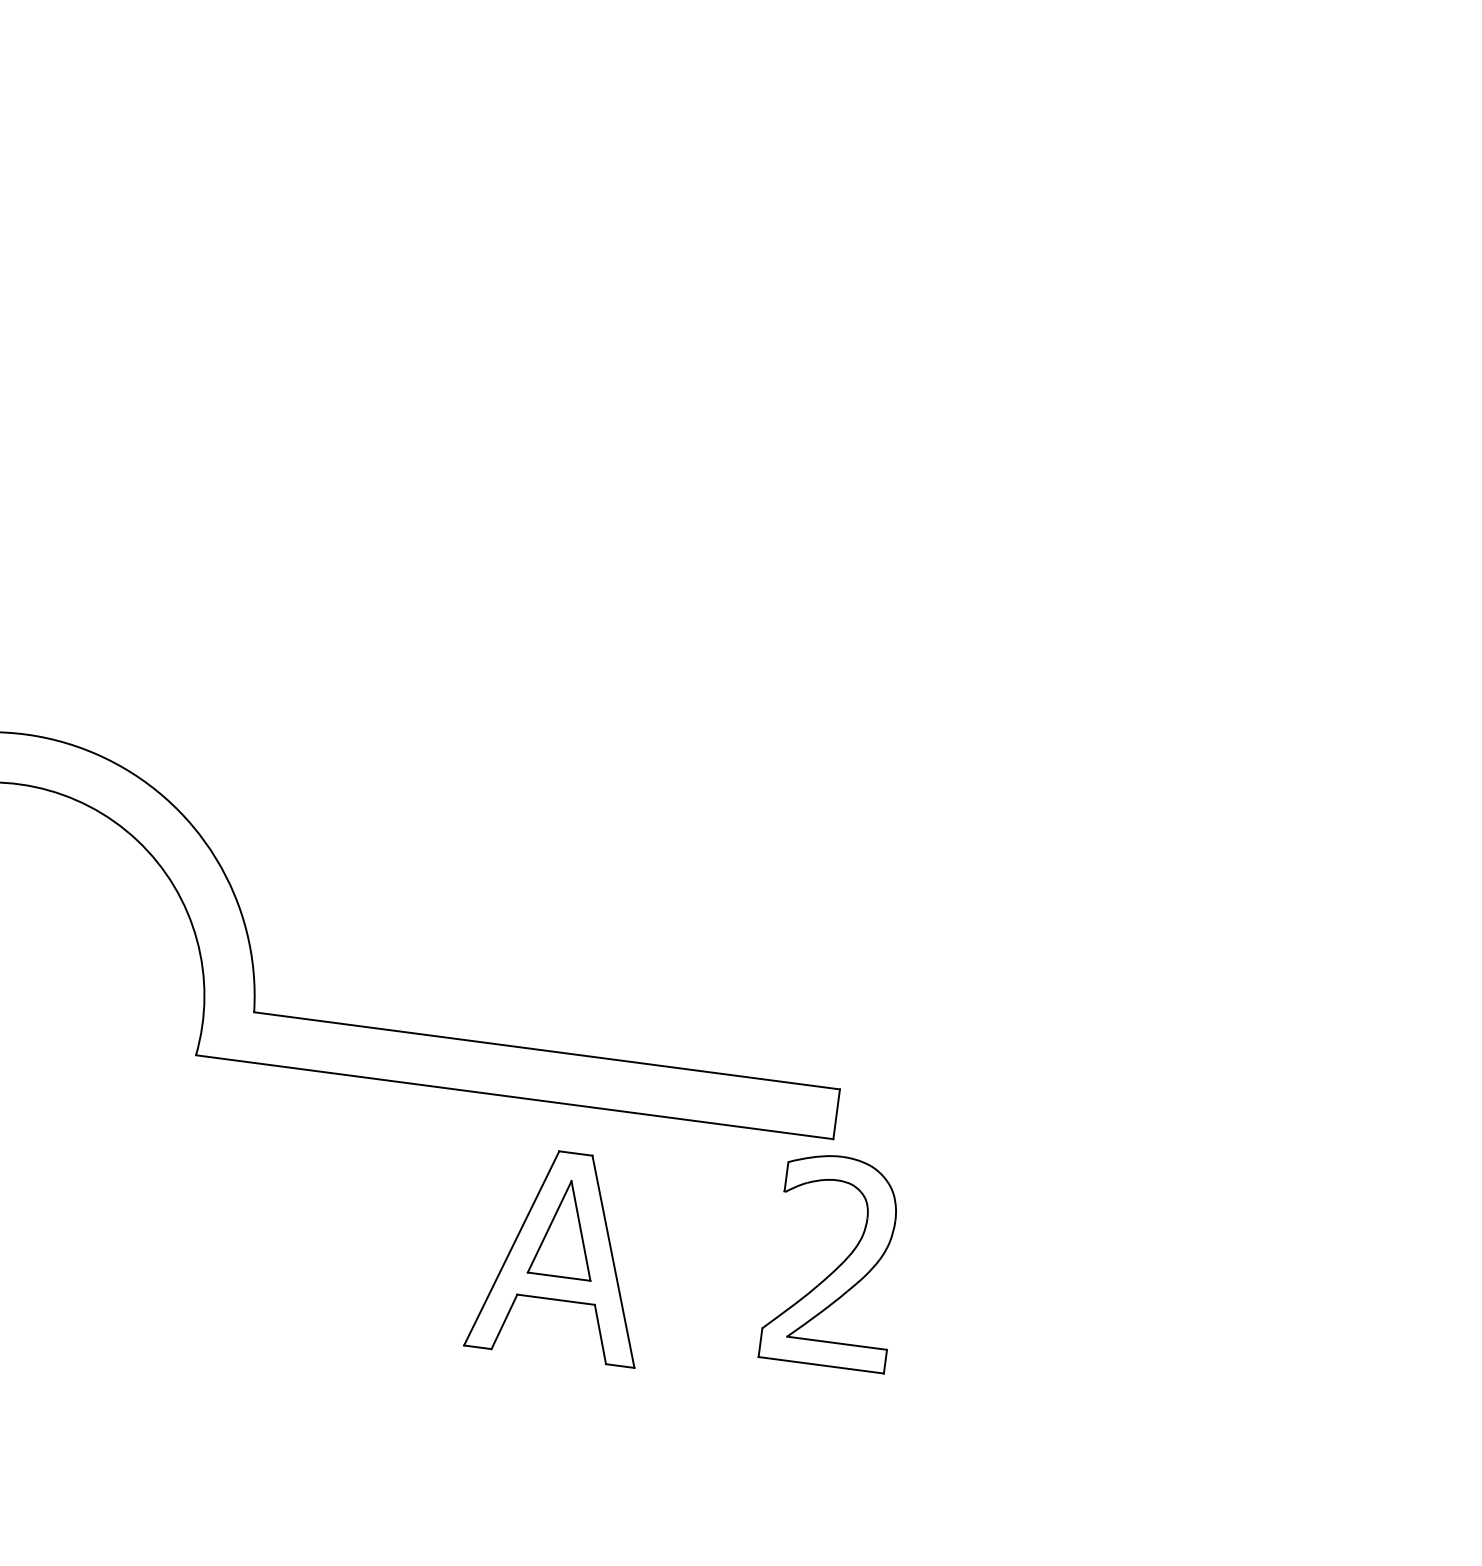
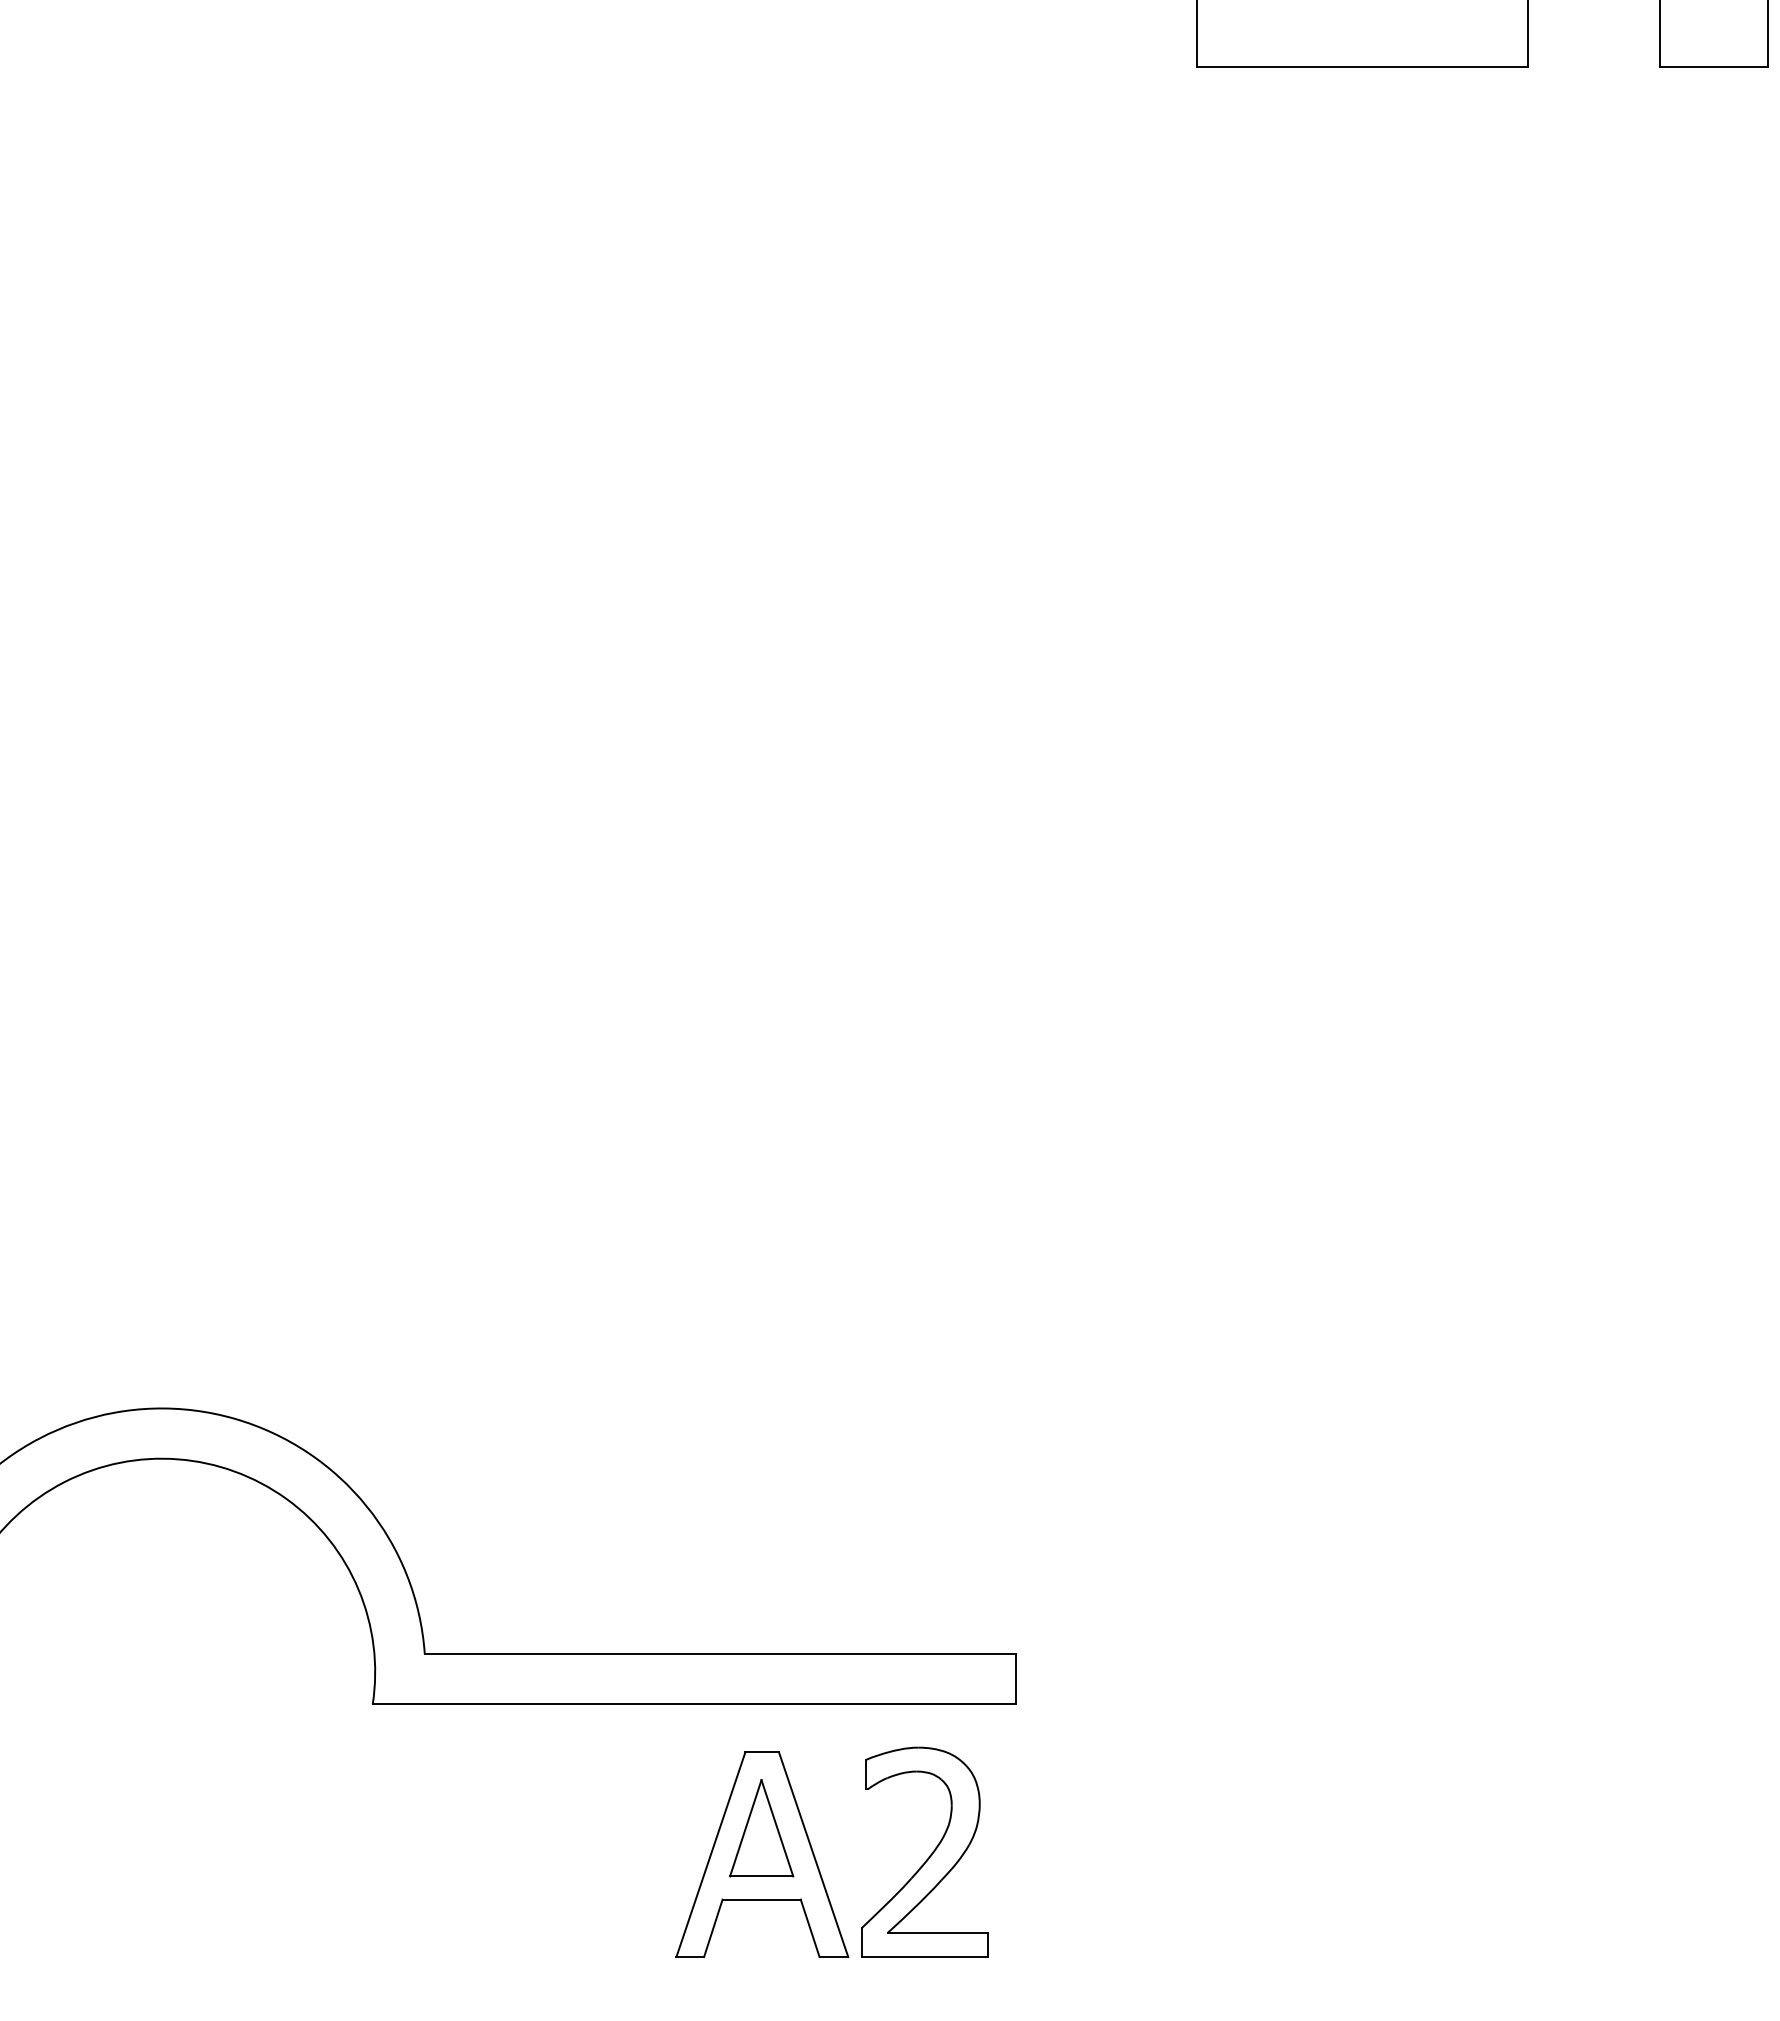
part: (838, 1265) -> (929, 1855), moved

